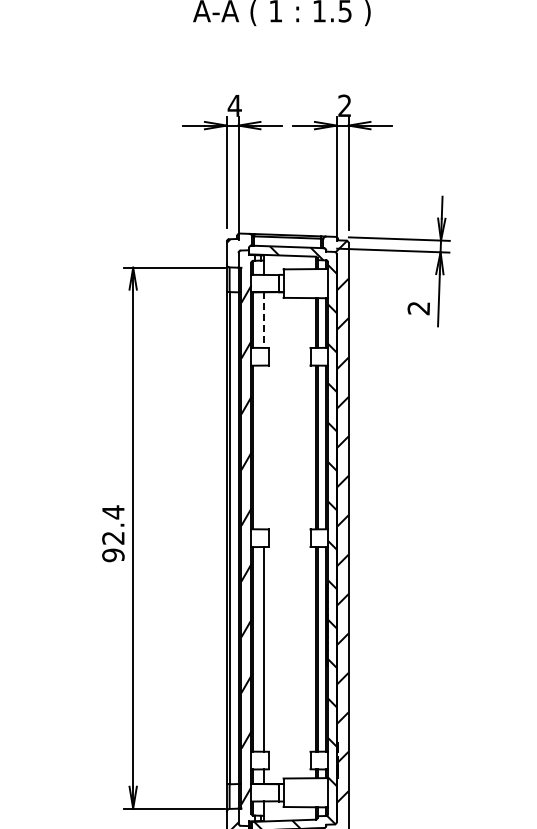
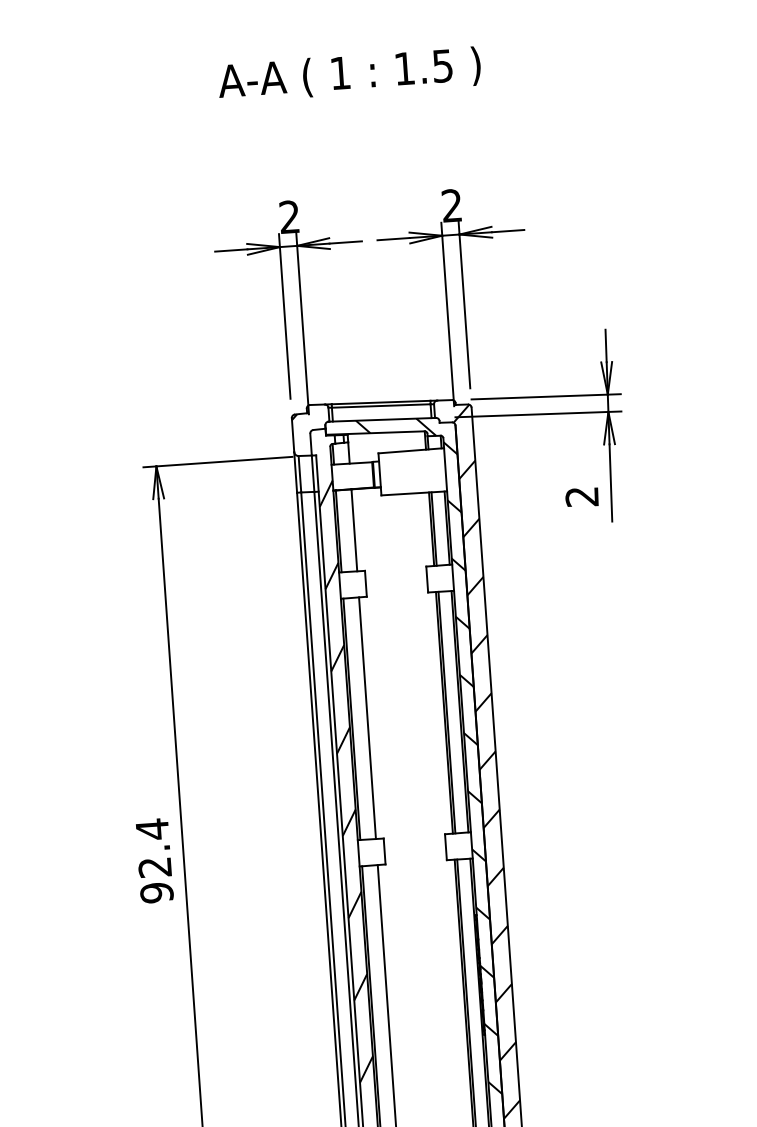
text: (234, 105) -> (289, 216), 4 -> 2
line: (263, 320) -> (354, 530), dashed -> solid
line: (263, 447) -> (367, 718), added

